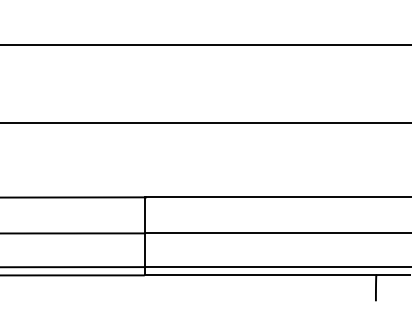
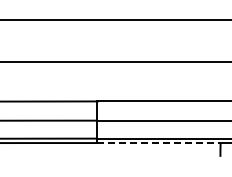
line: (259, 276) -> (158, 143), solid -> dashed

